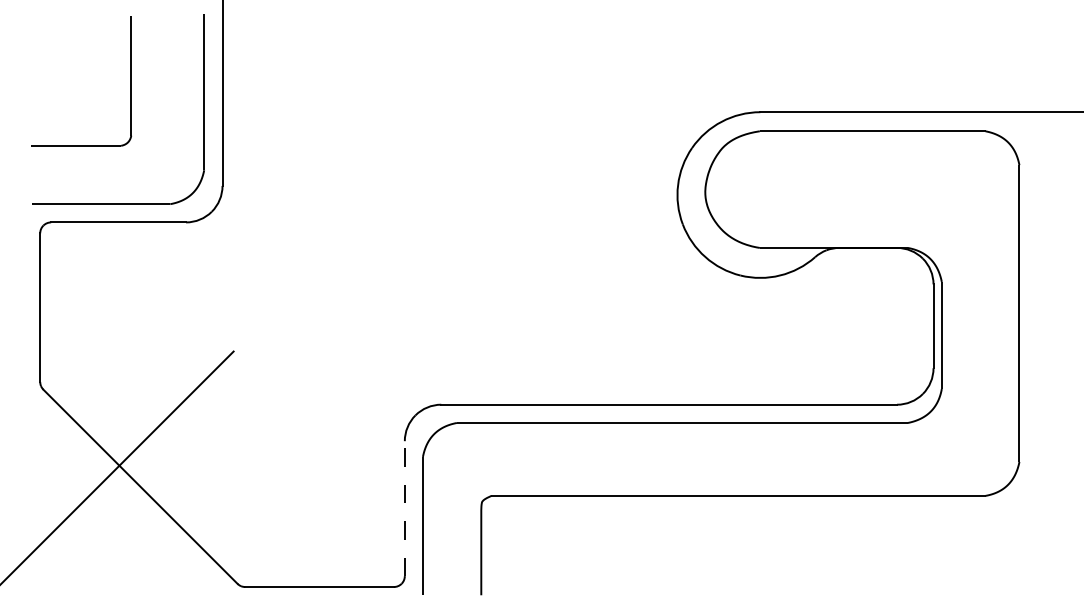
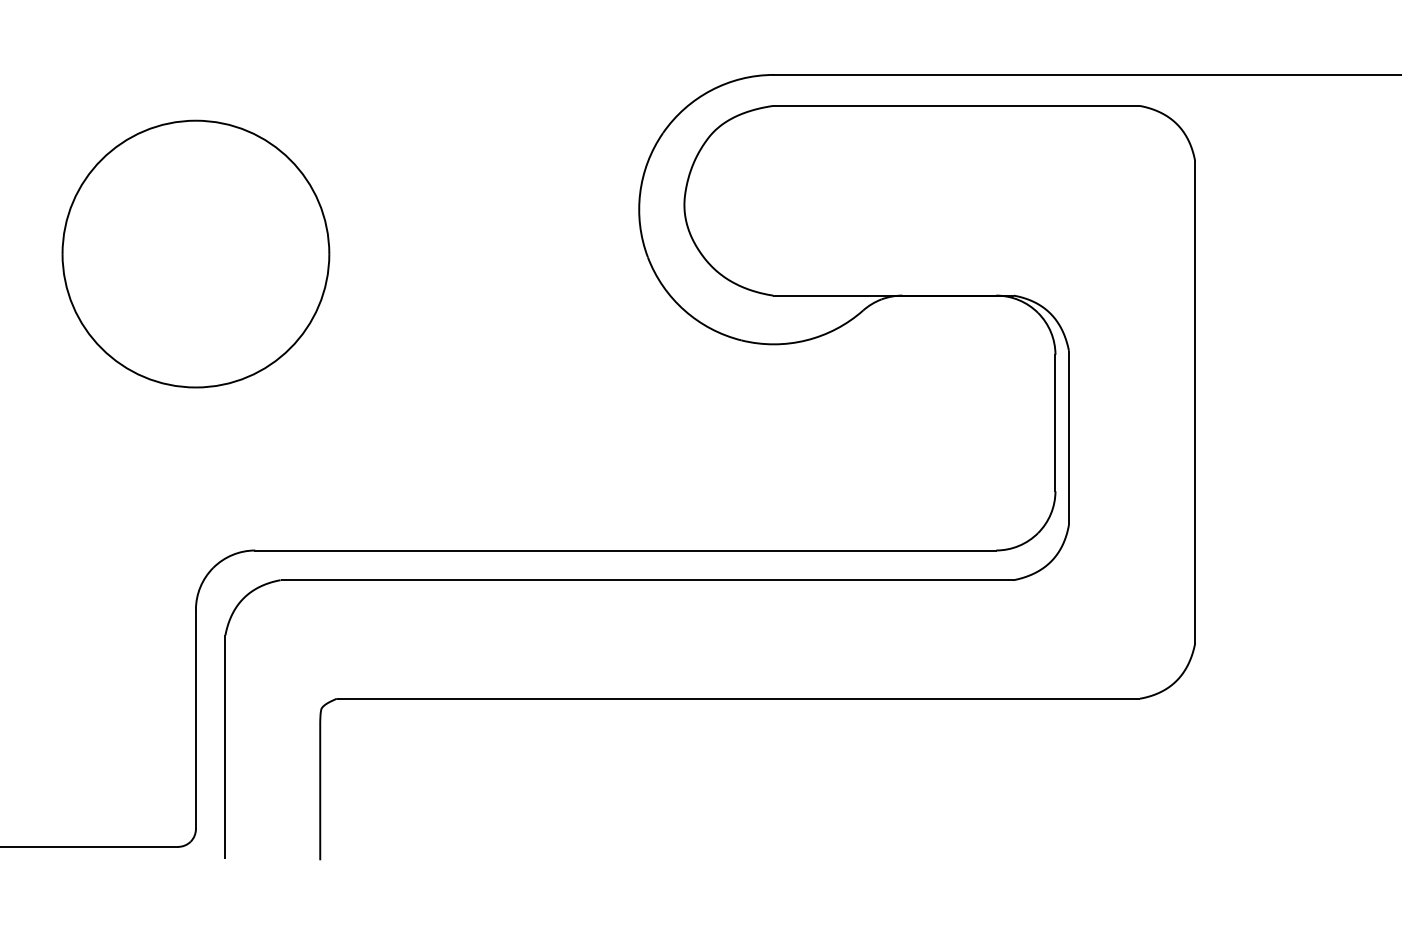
part: (404, 222) -> (195, 254), added
line: (404, 508) -> (195, 719), dashed -> solid

